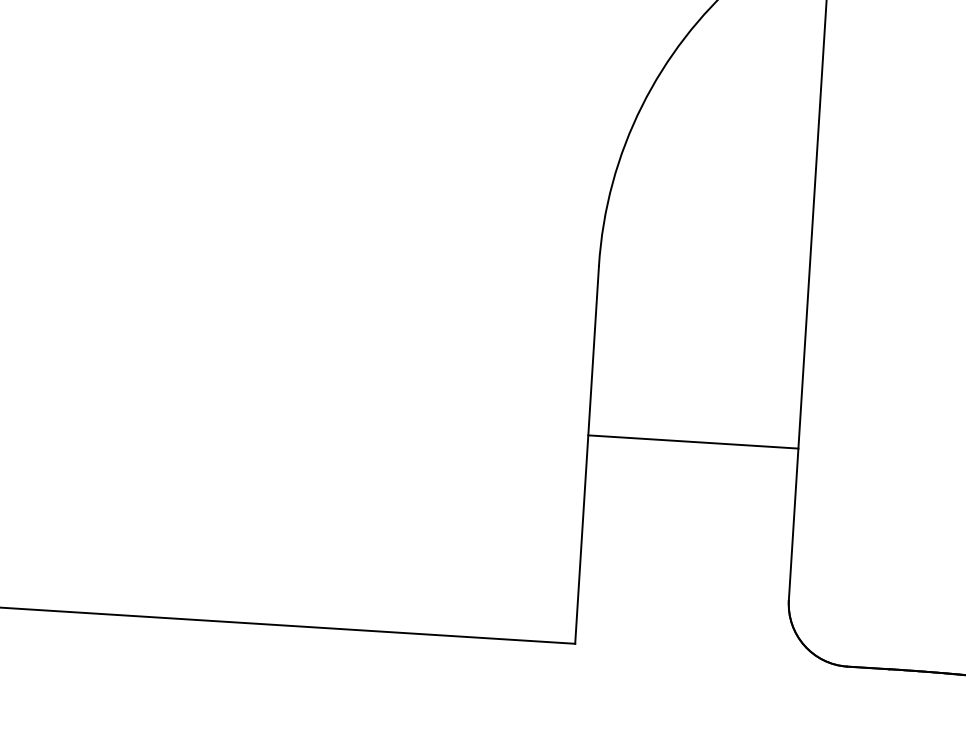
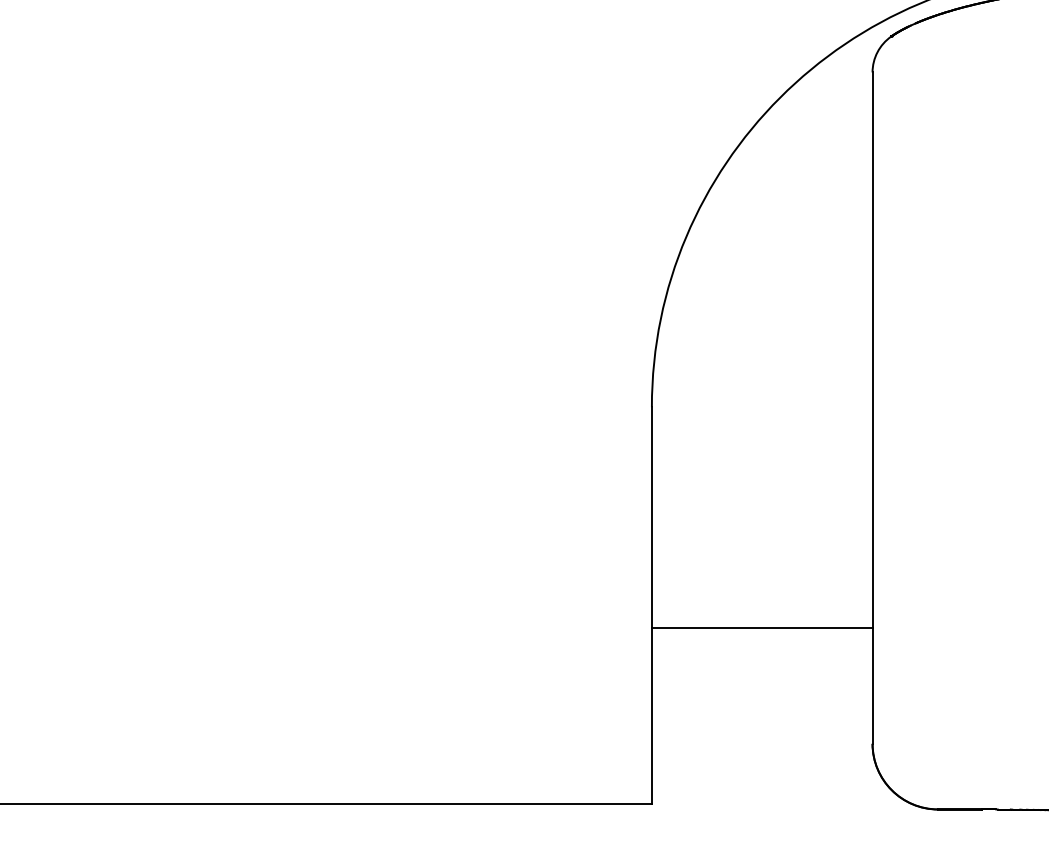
line: (692, 441) -> (761, 627), moved

